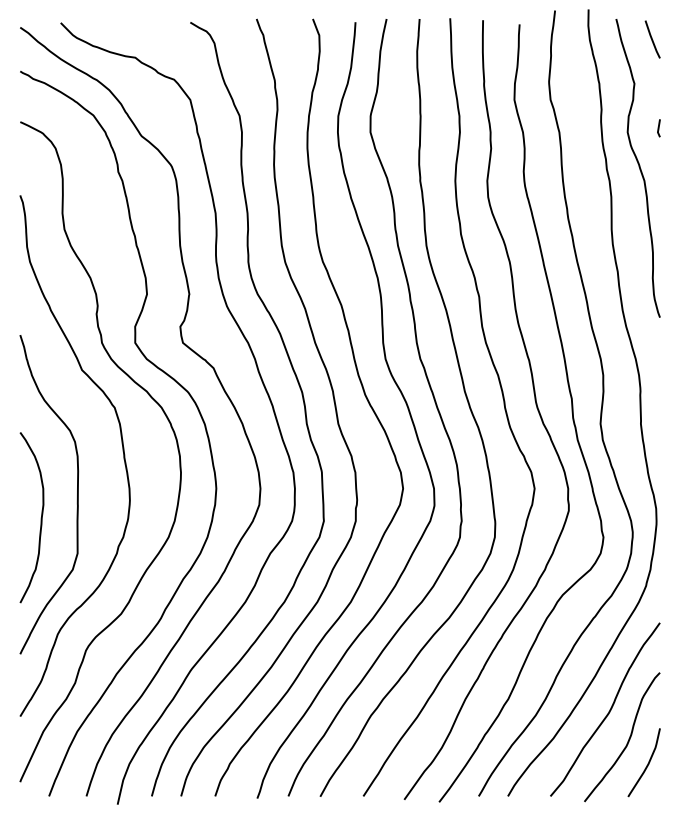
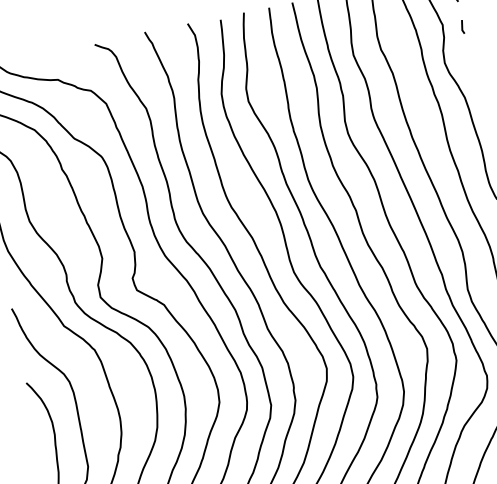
line: (658, 128) -> (462, 27), moved

